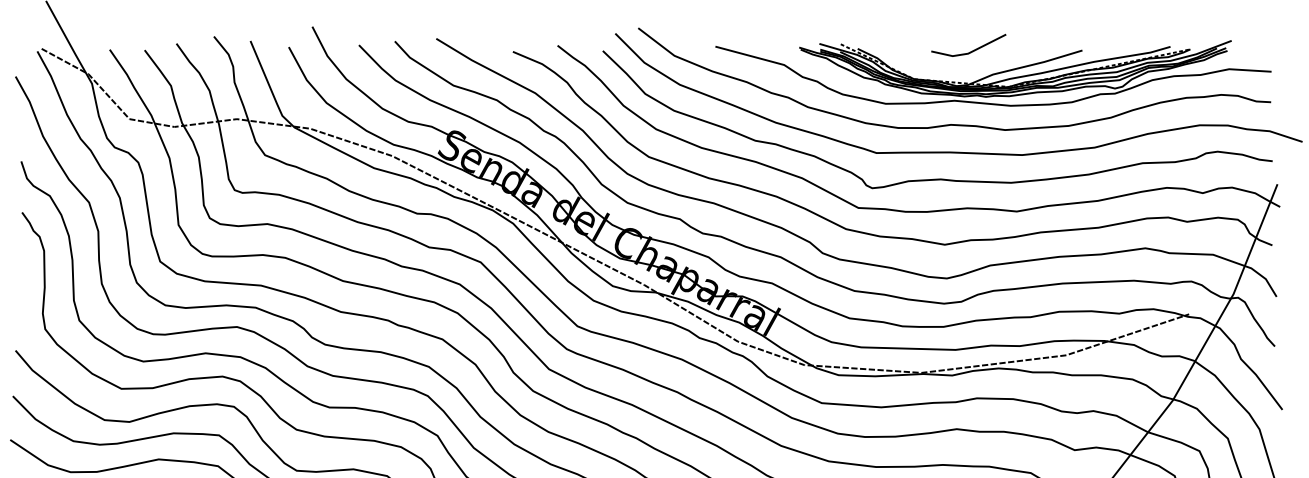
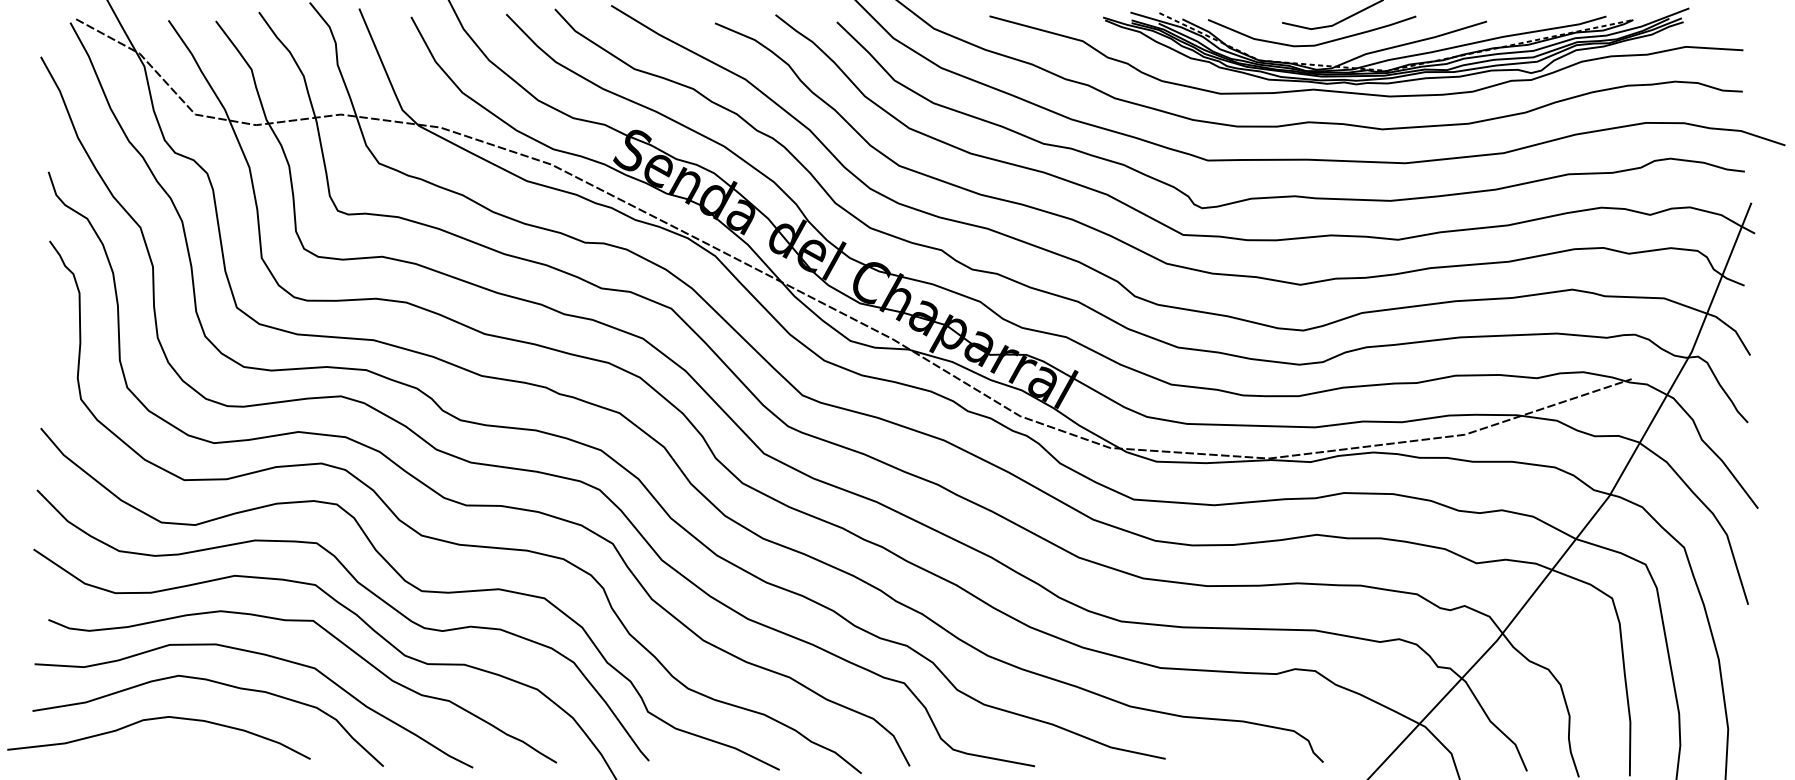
curve: (952, 67) -> (1311, 44), added

